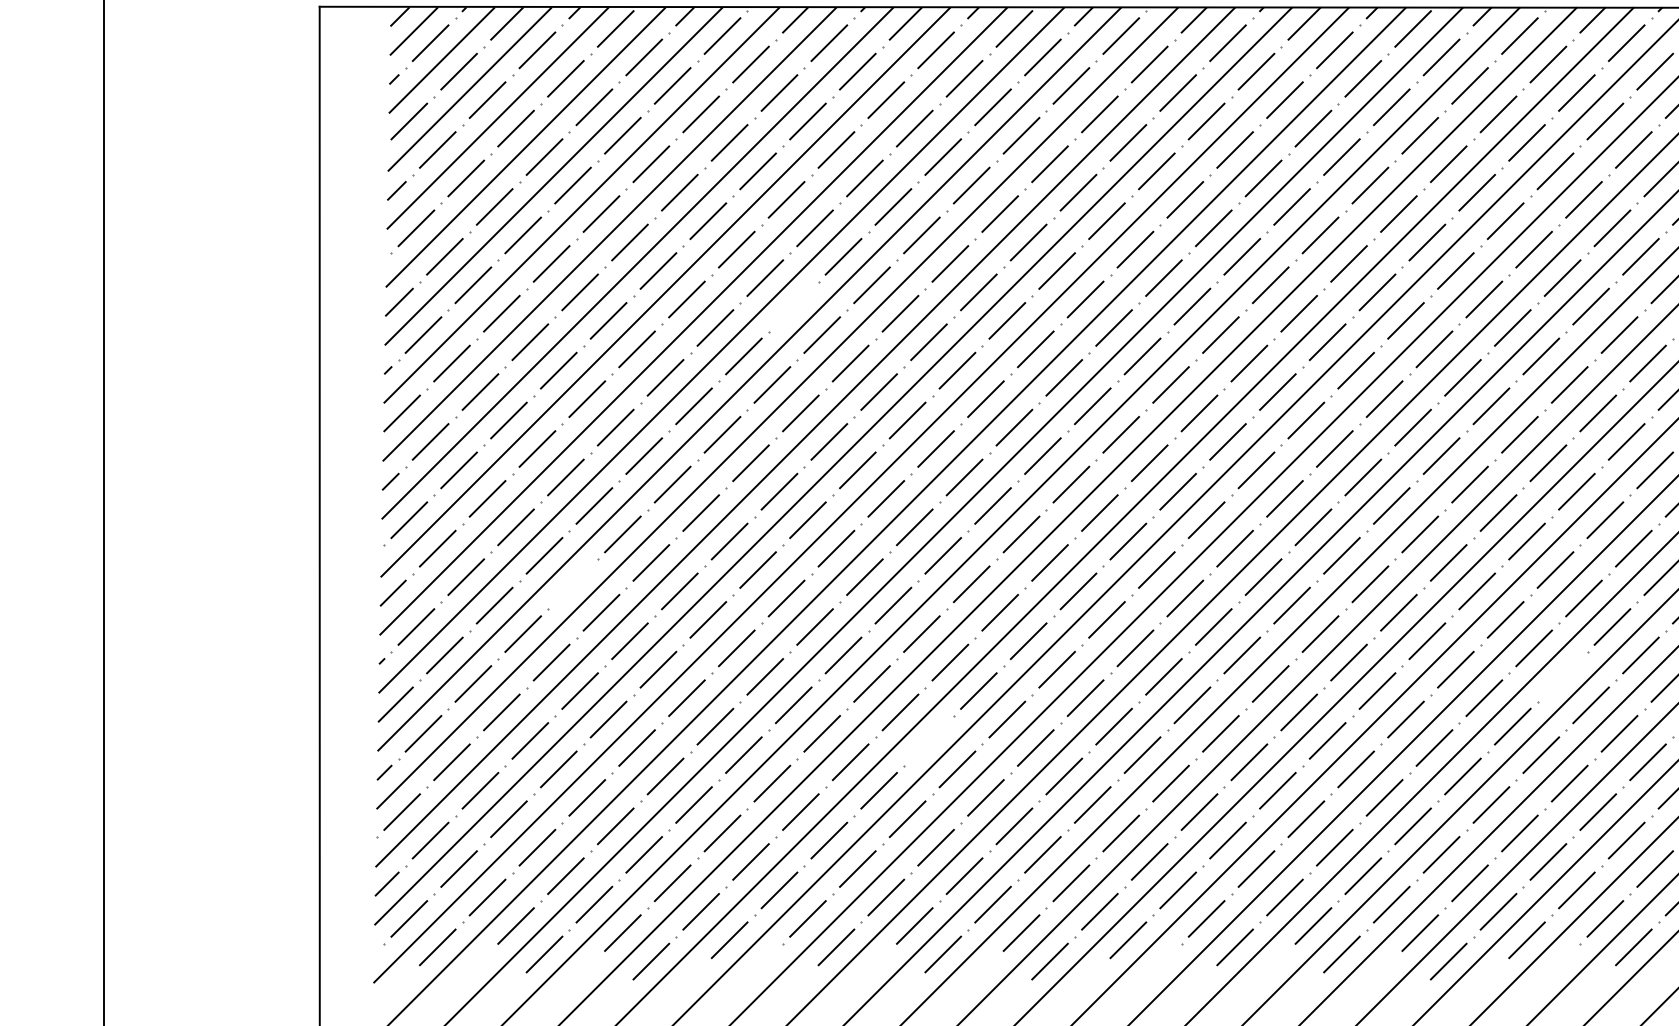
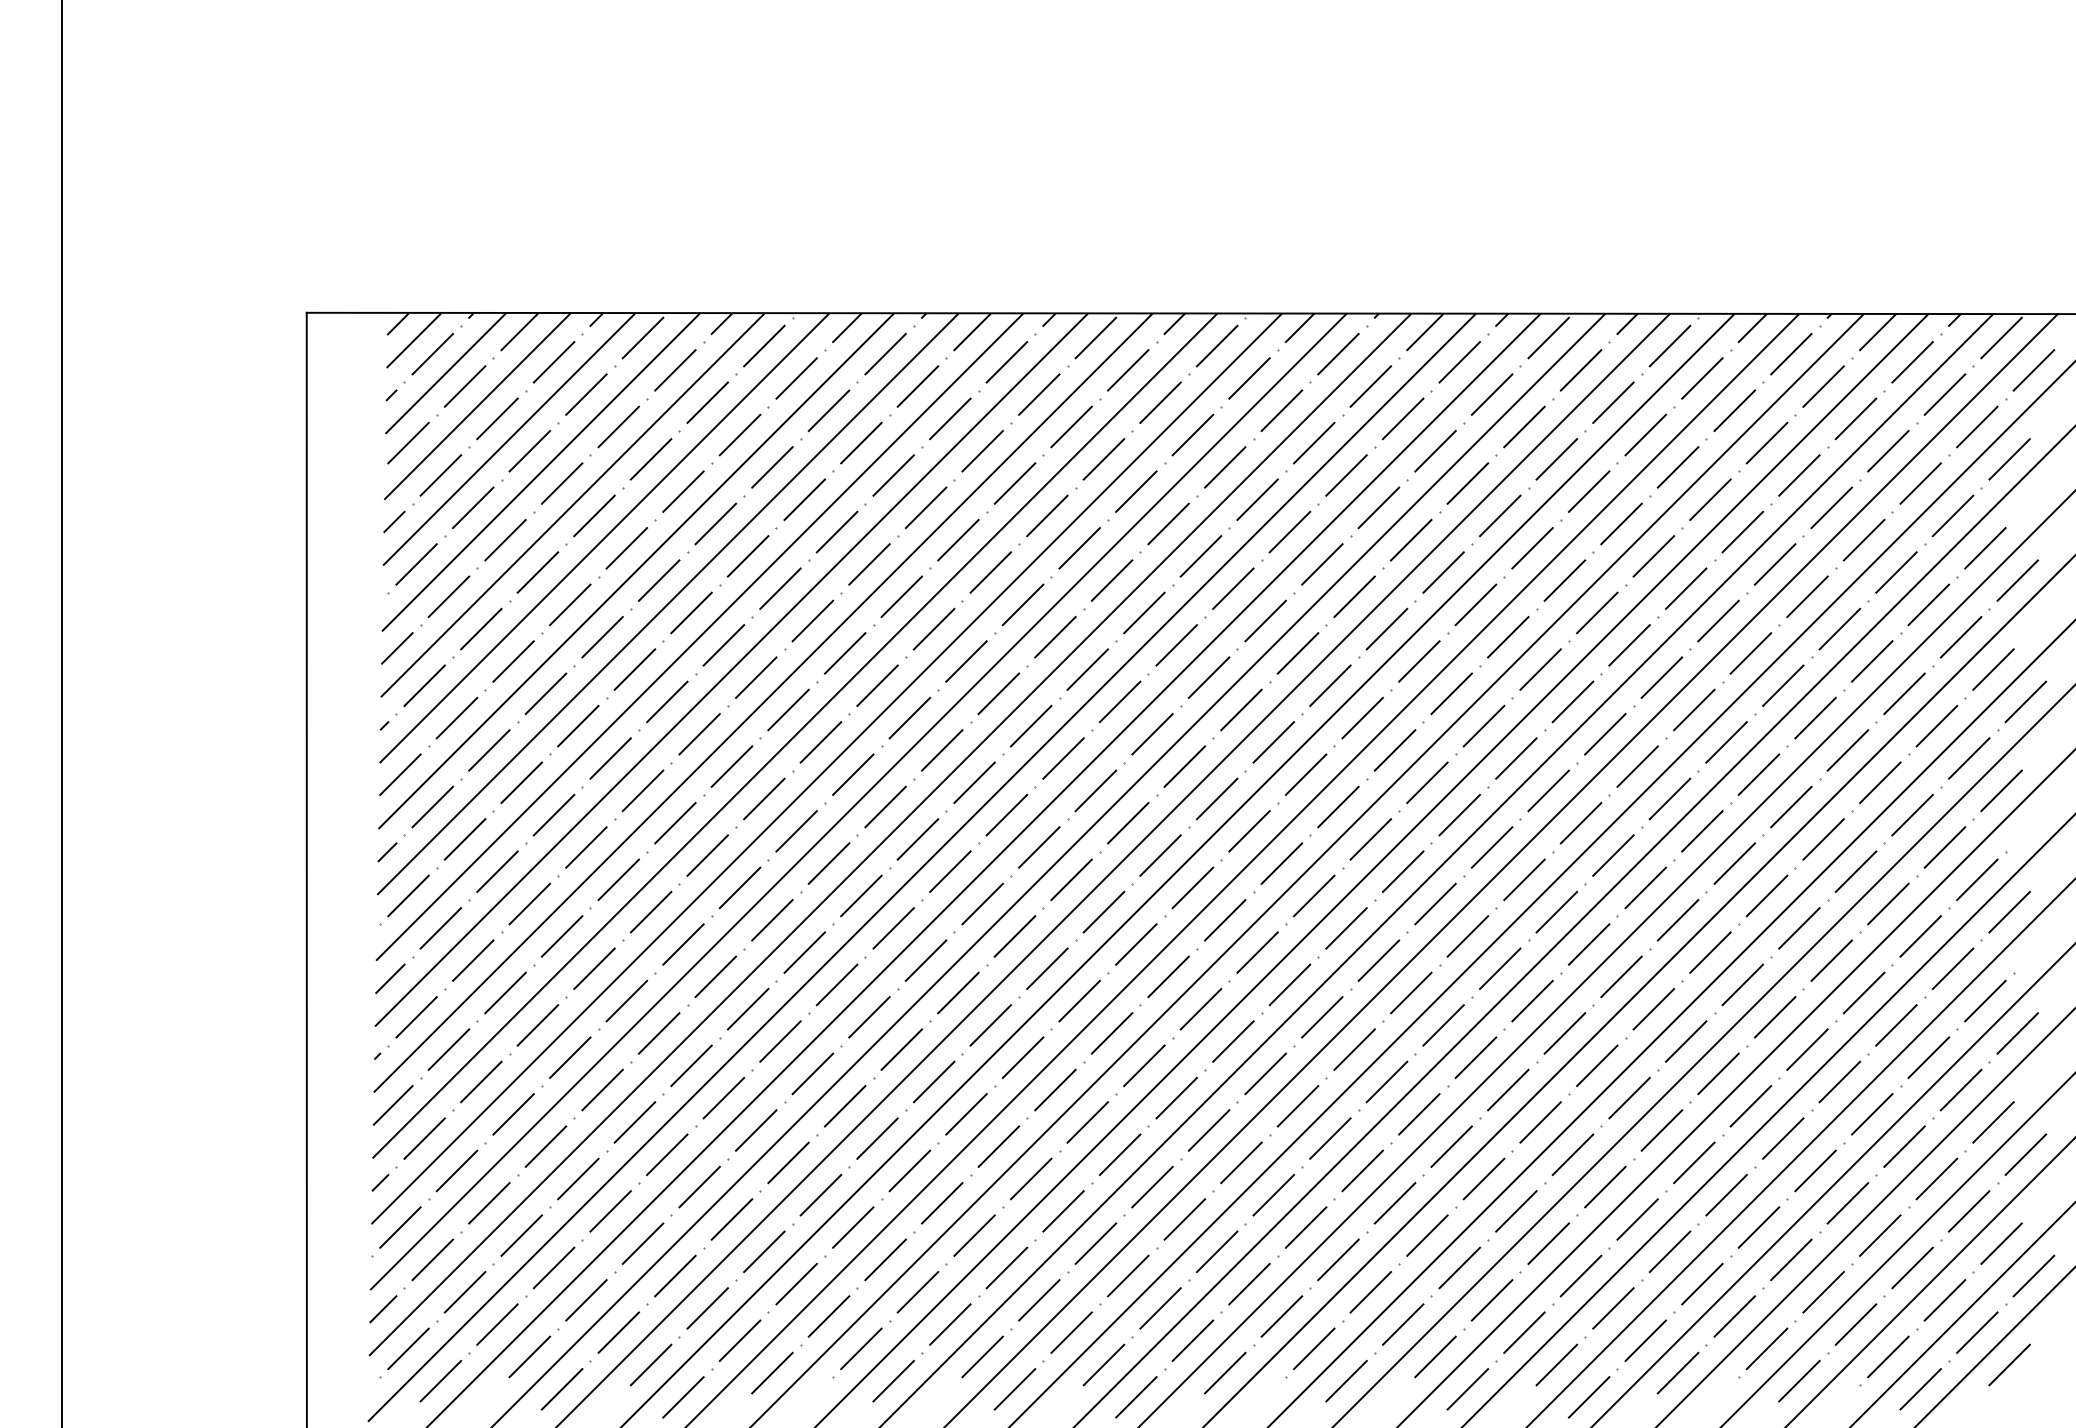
line: (793, 306) -> (844, 653), added
line: (573, 584) -> (594, 968), added
line: (1562, 676) -> (1718, 1073), added
line: (928, 740) -> (998, 1146), added

